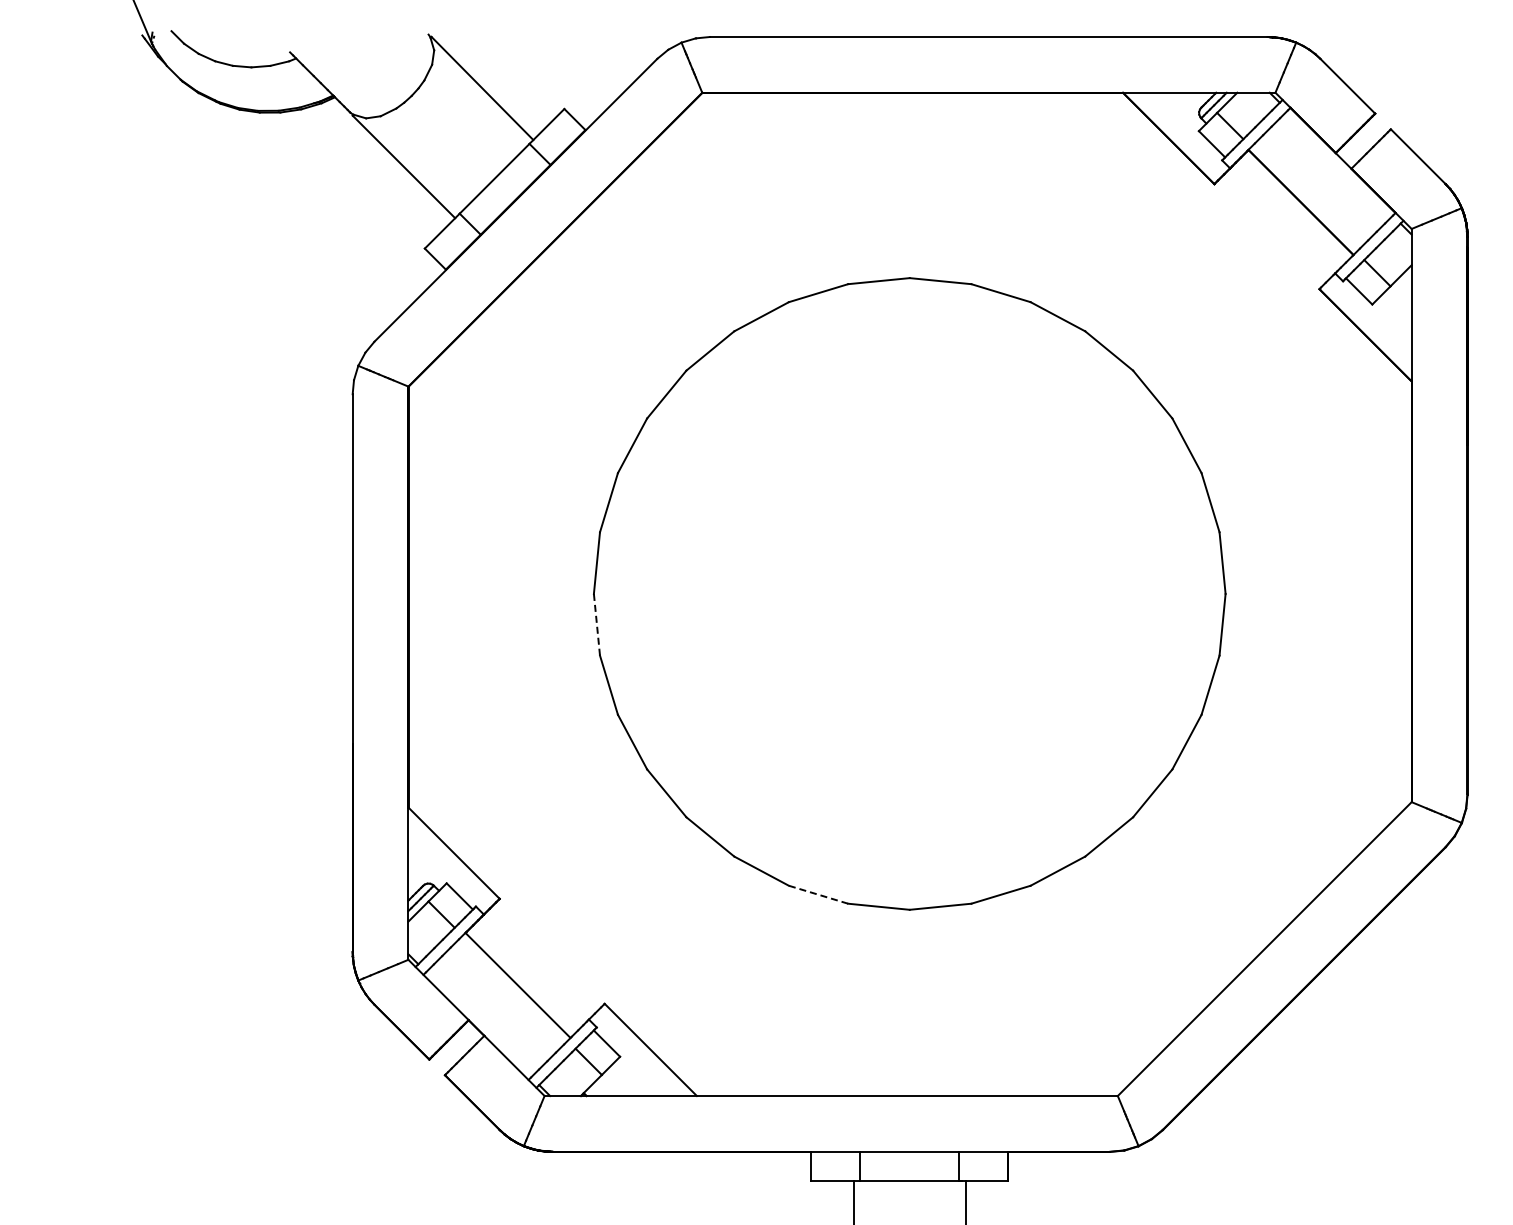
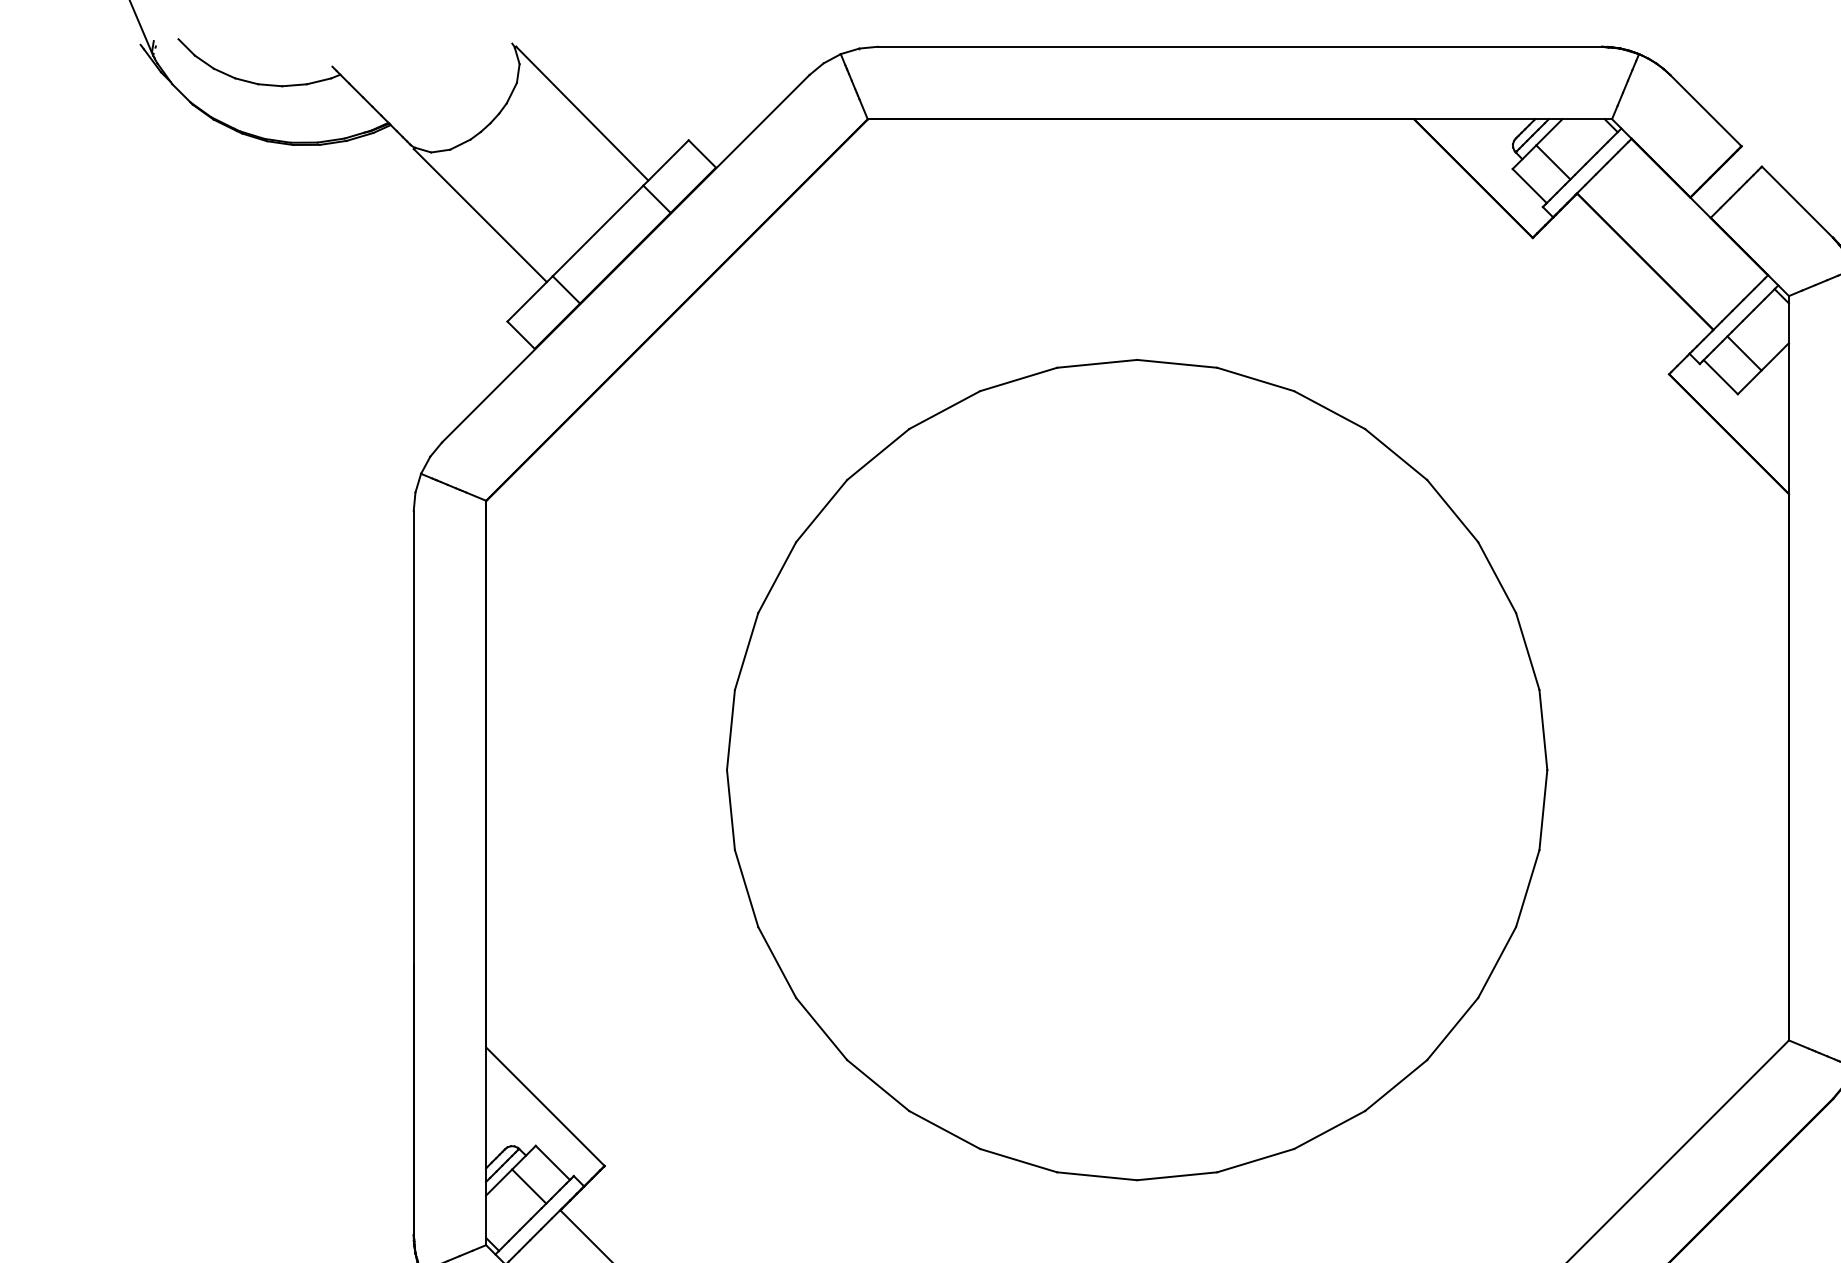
line: (596, 624) -> (730, 809), dashed -> solid
line: (818, 894) -> (1018, 1160), dashed -> solid

